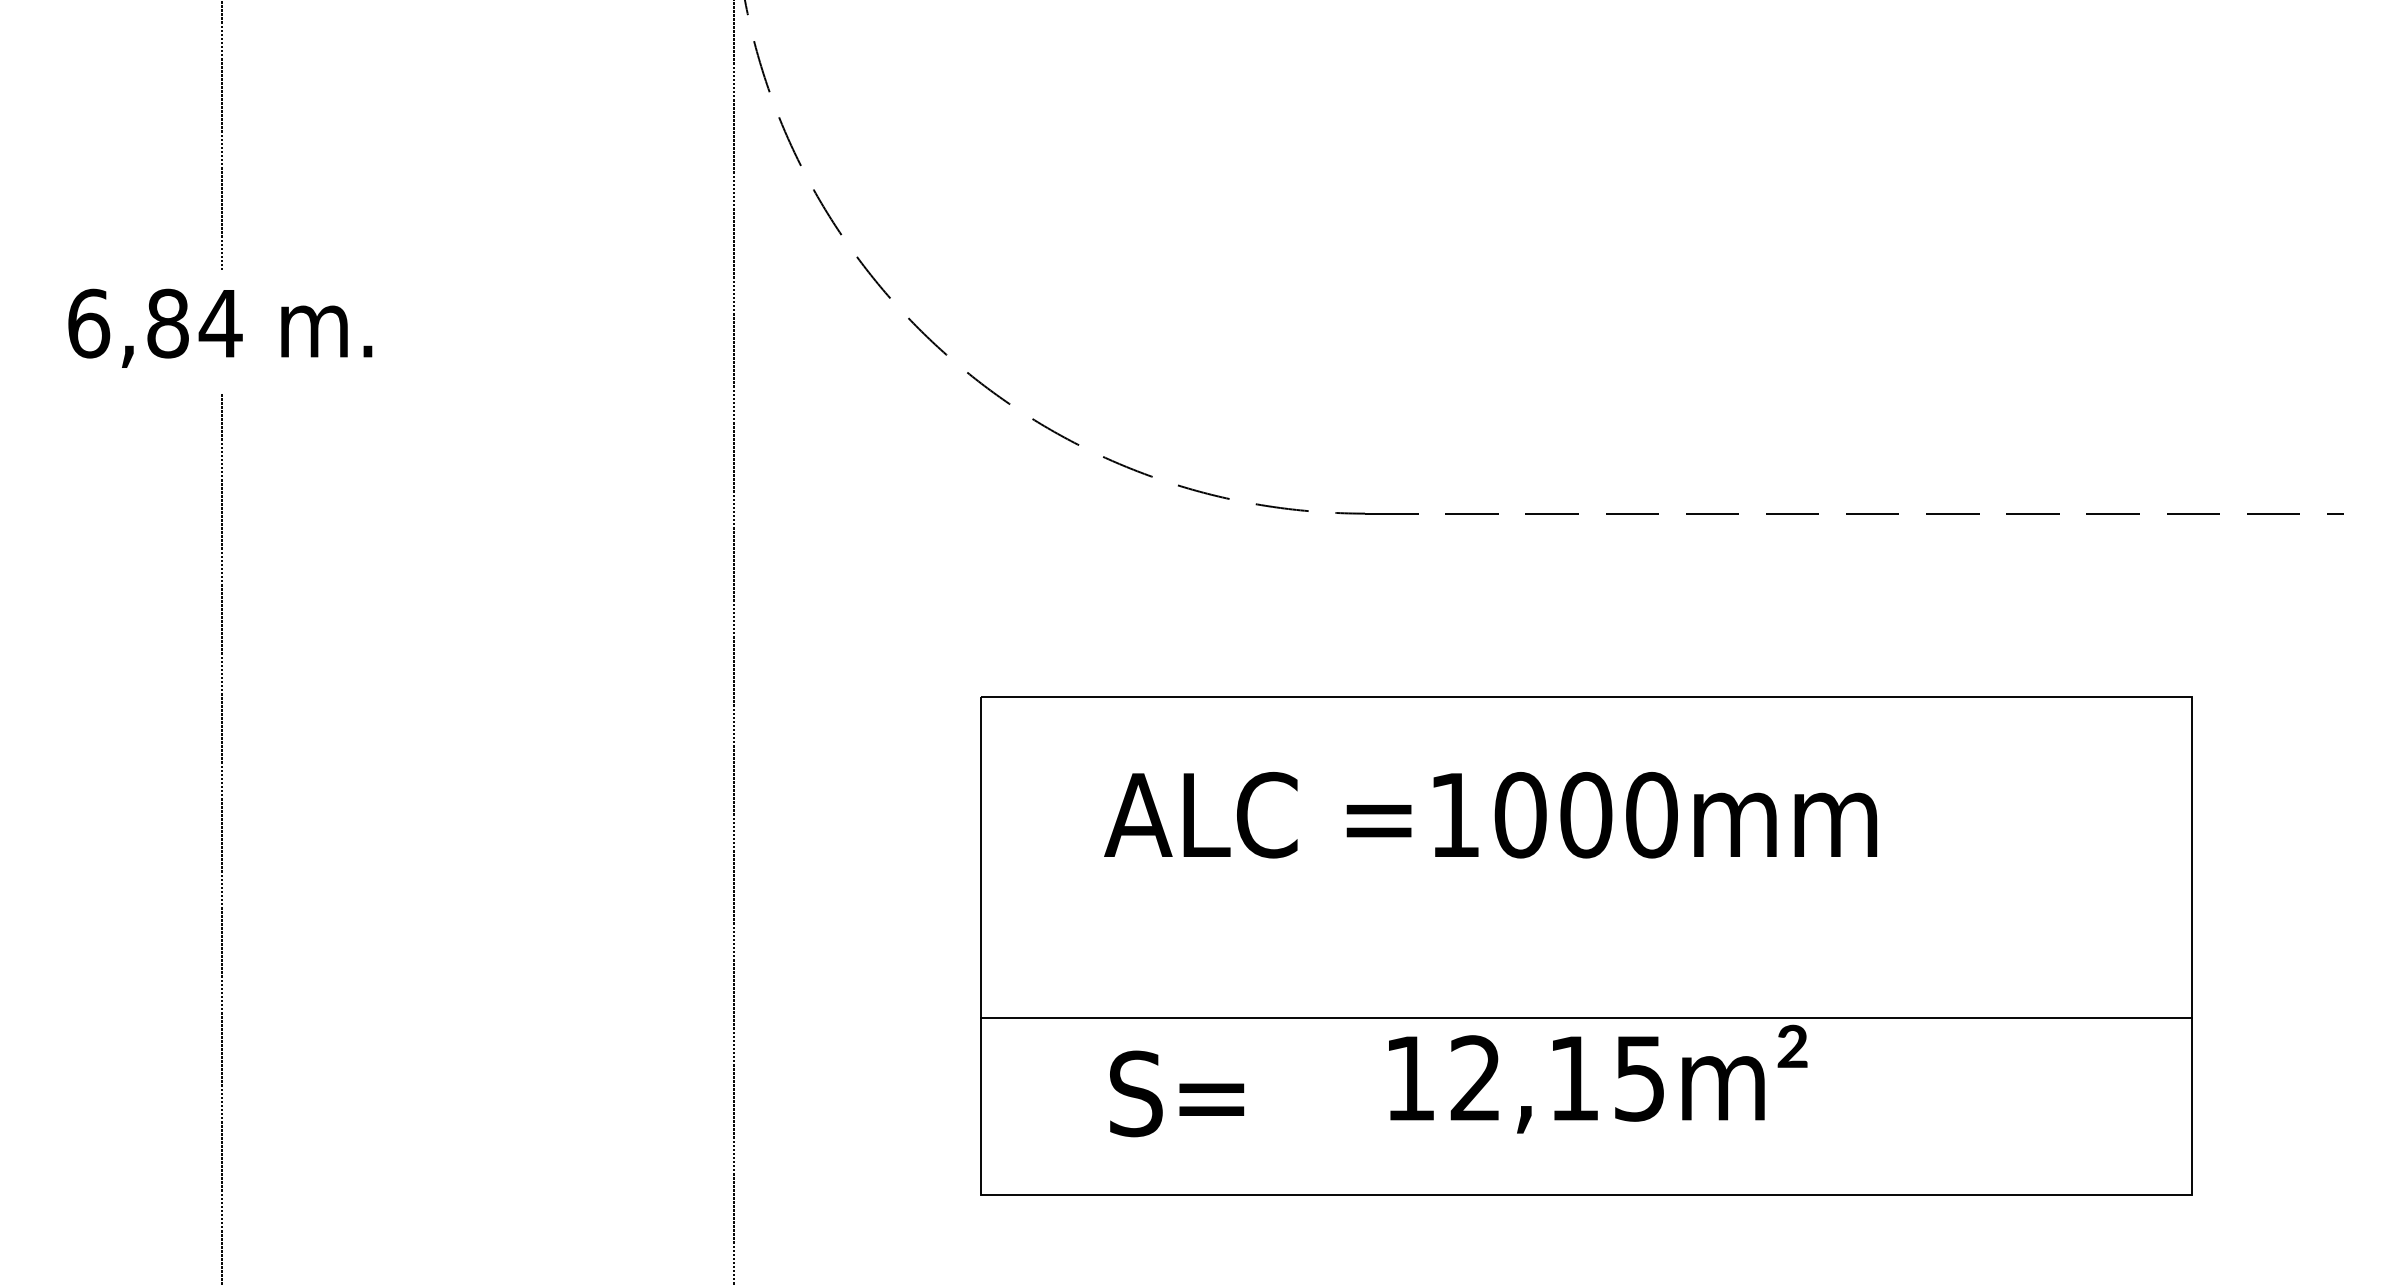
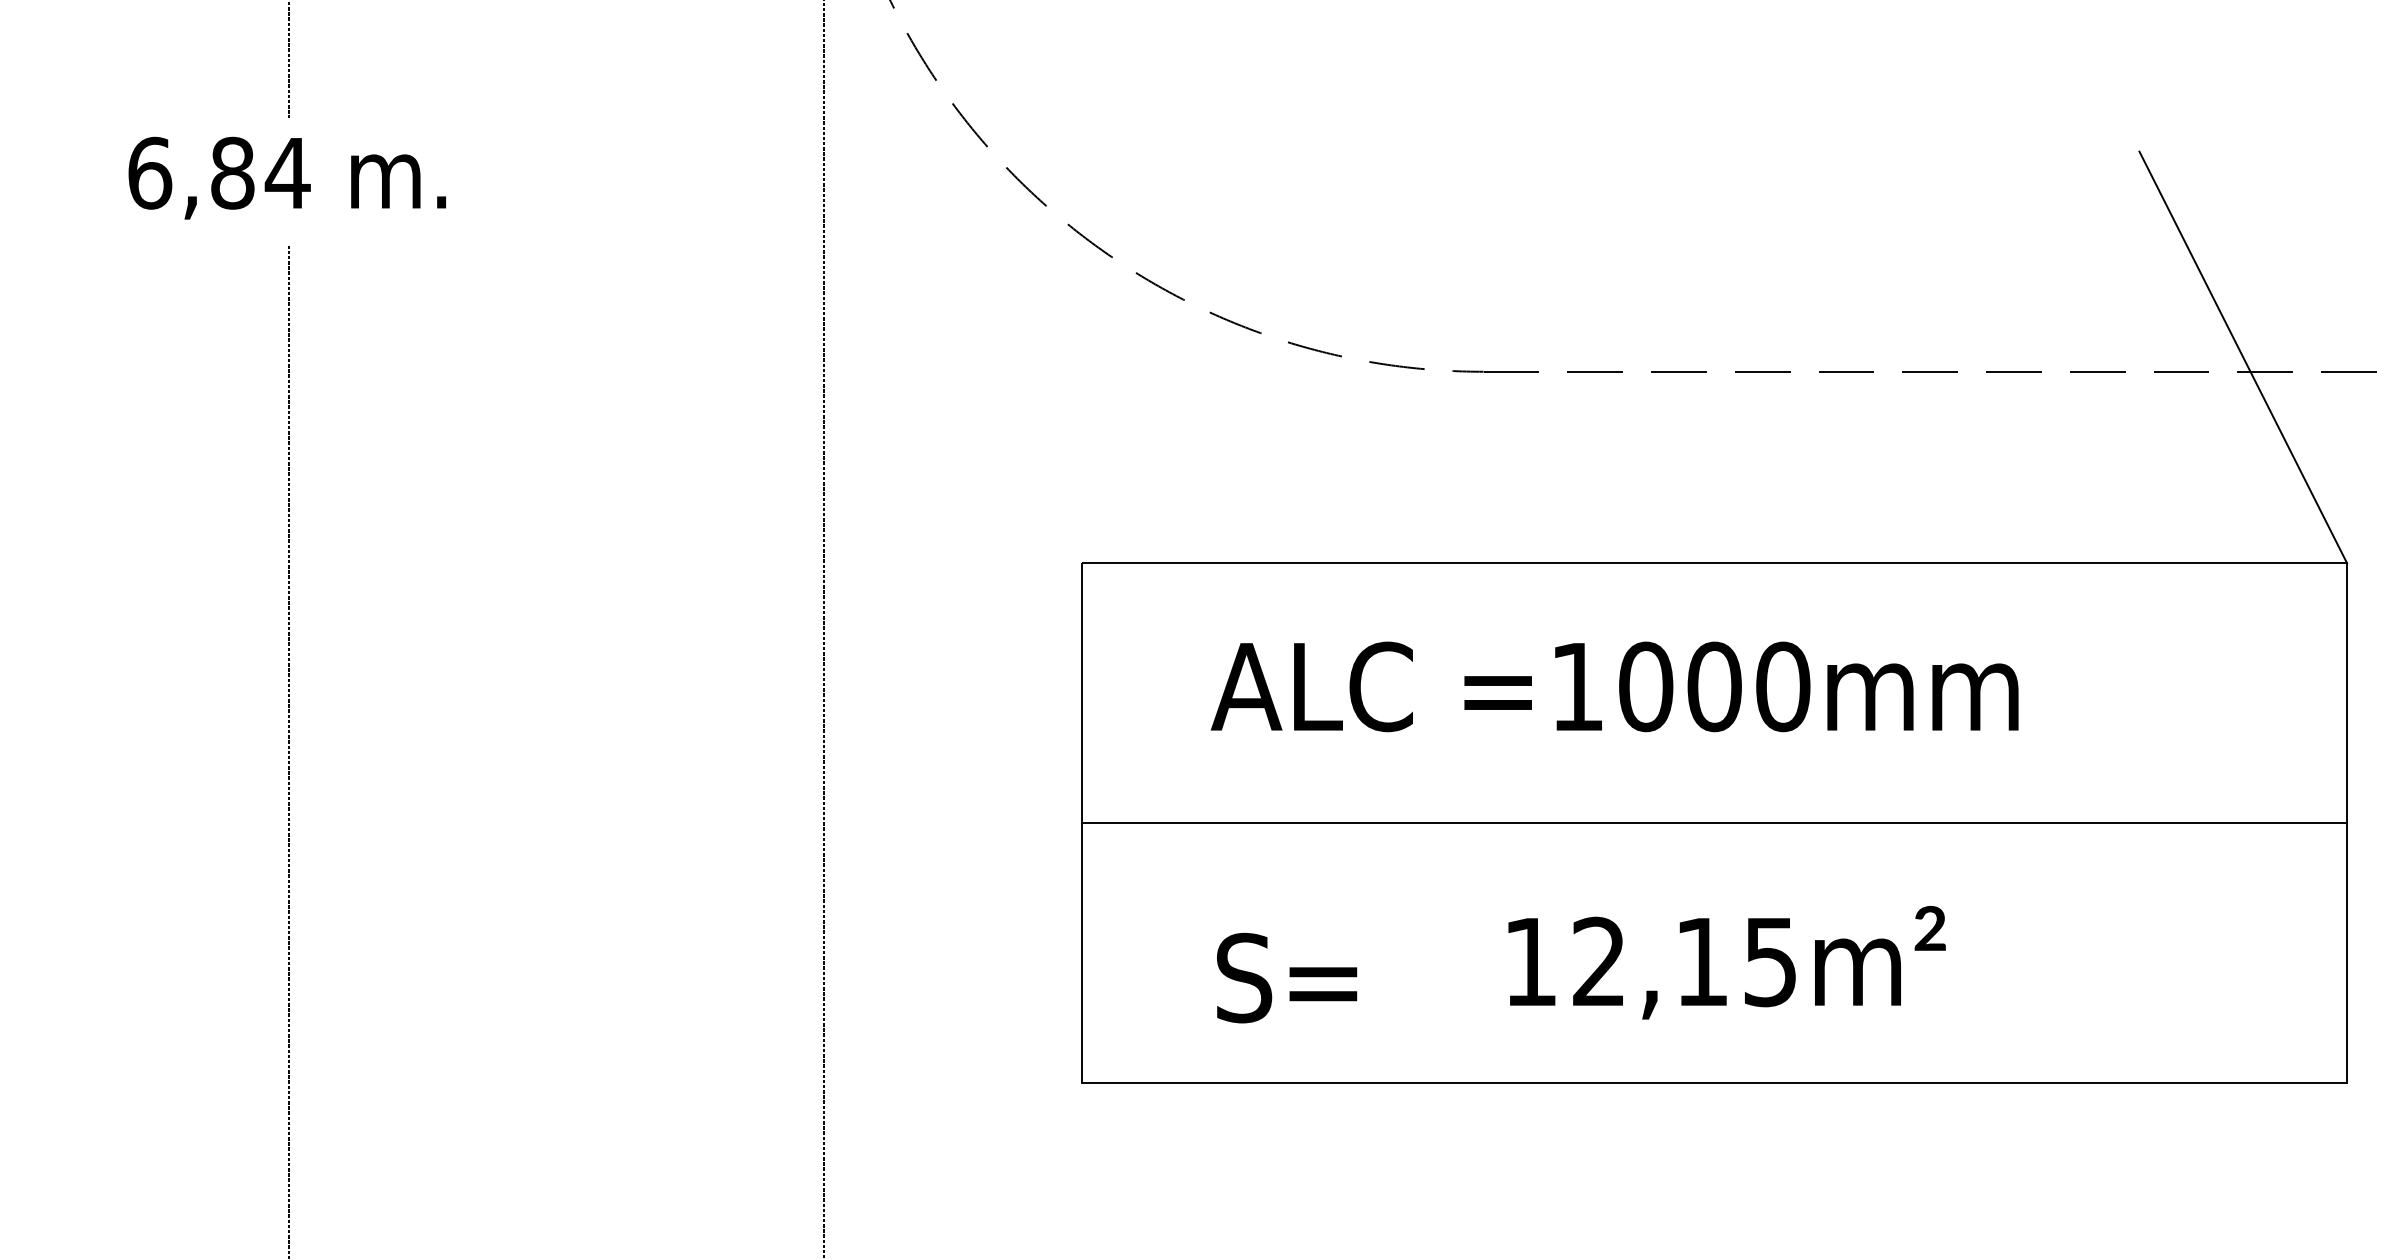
line: (2091, 499) -> (2242, 357), added
line: (1585, 1017) -> (1713, 823), moved

